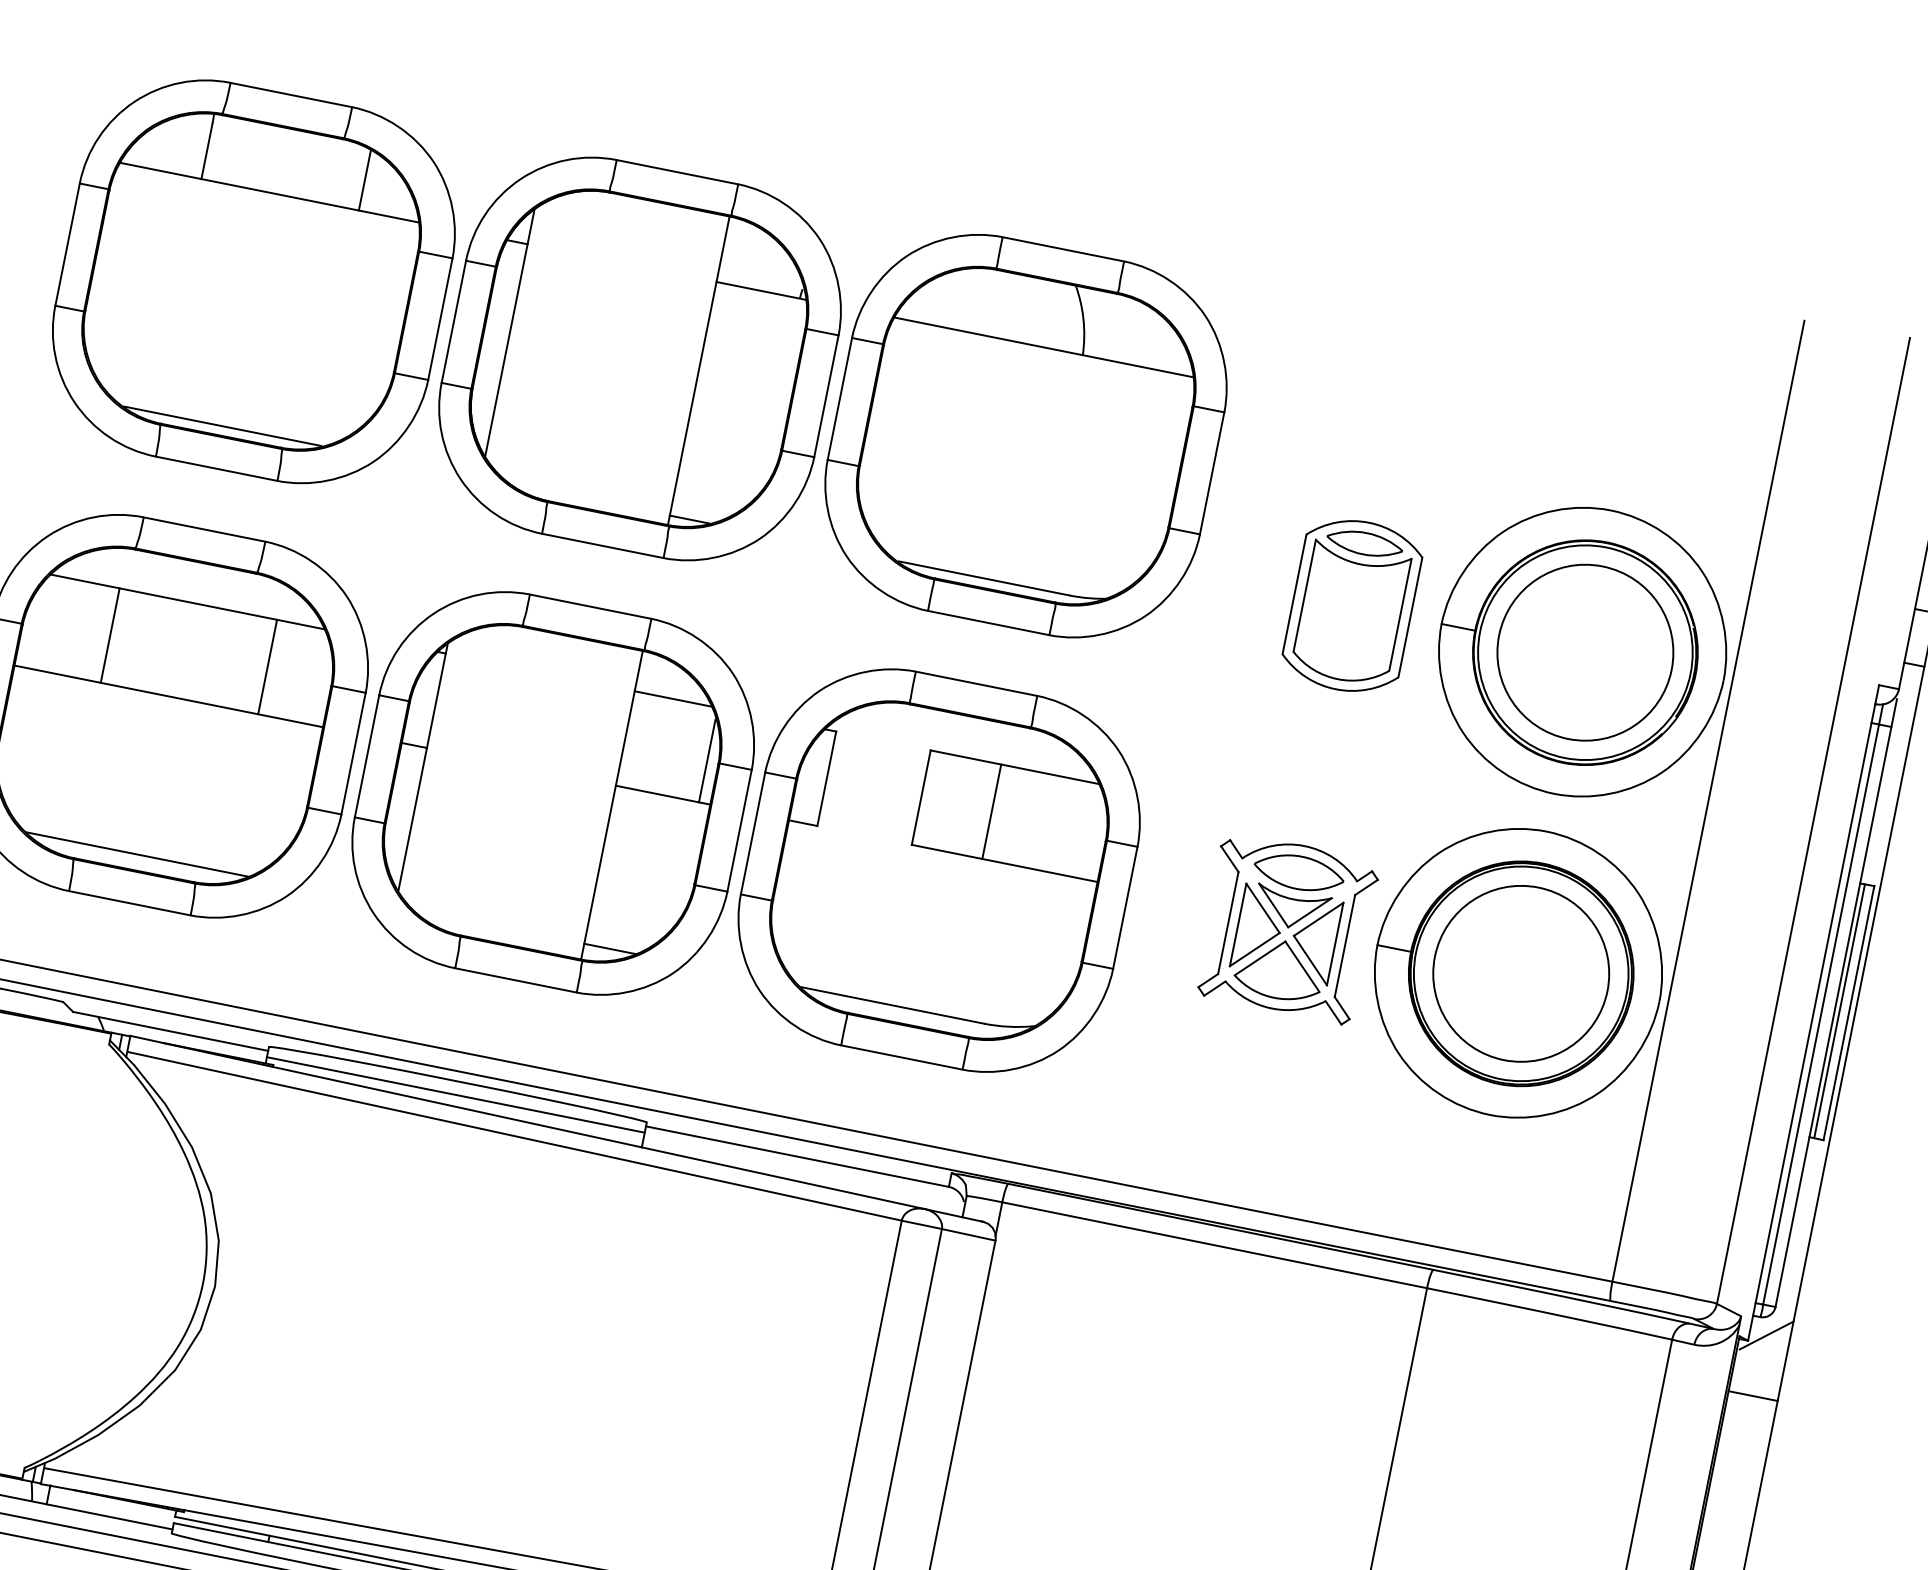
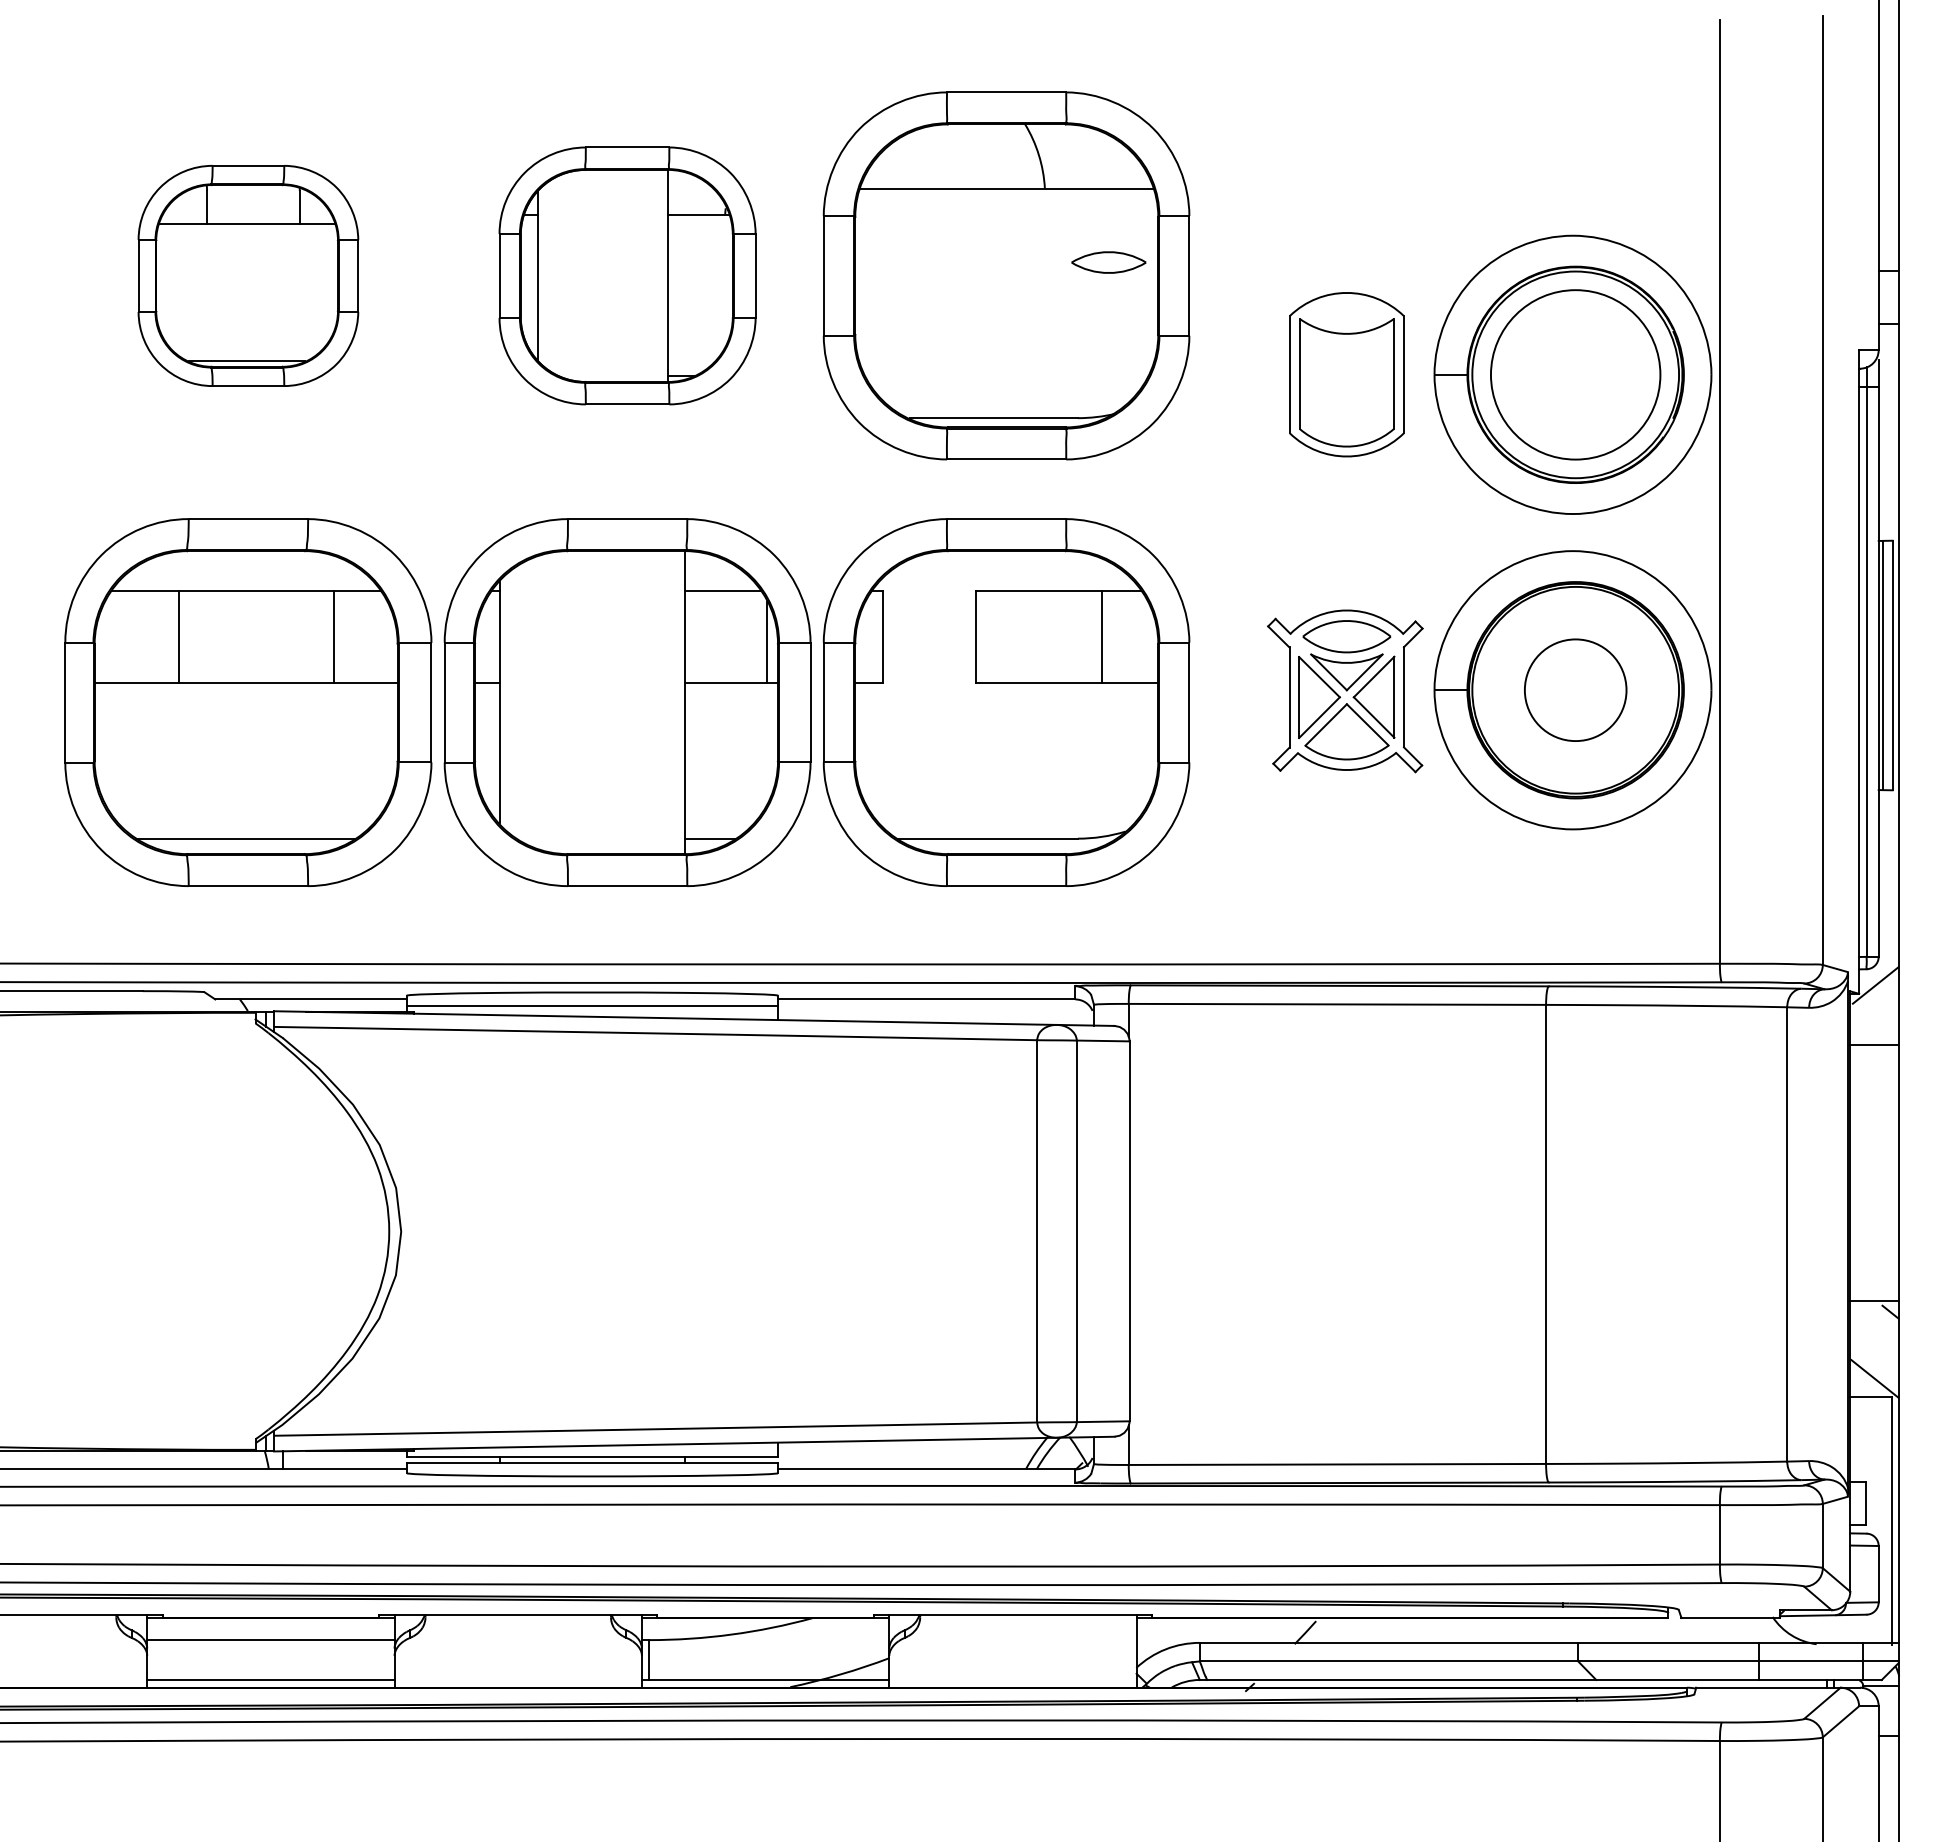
part: (254, 281) -> (248, 275), size x0.6
part: (640, 358) -> (627, 275), size x0.7
part: (1364, 543) -> (1108, 262), moved
line: (992, 811) -> (1102, 636), moved
circle: (1521, 973) -> (1575, 689), size x0.6

